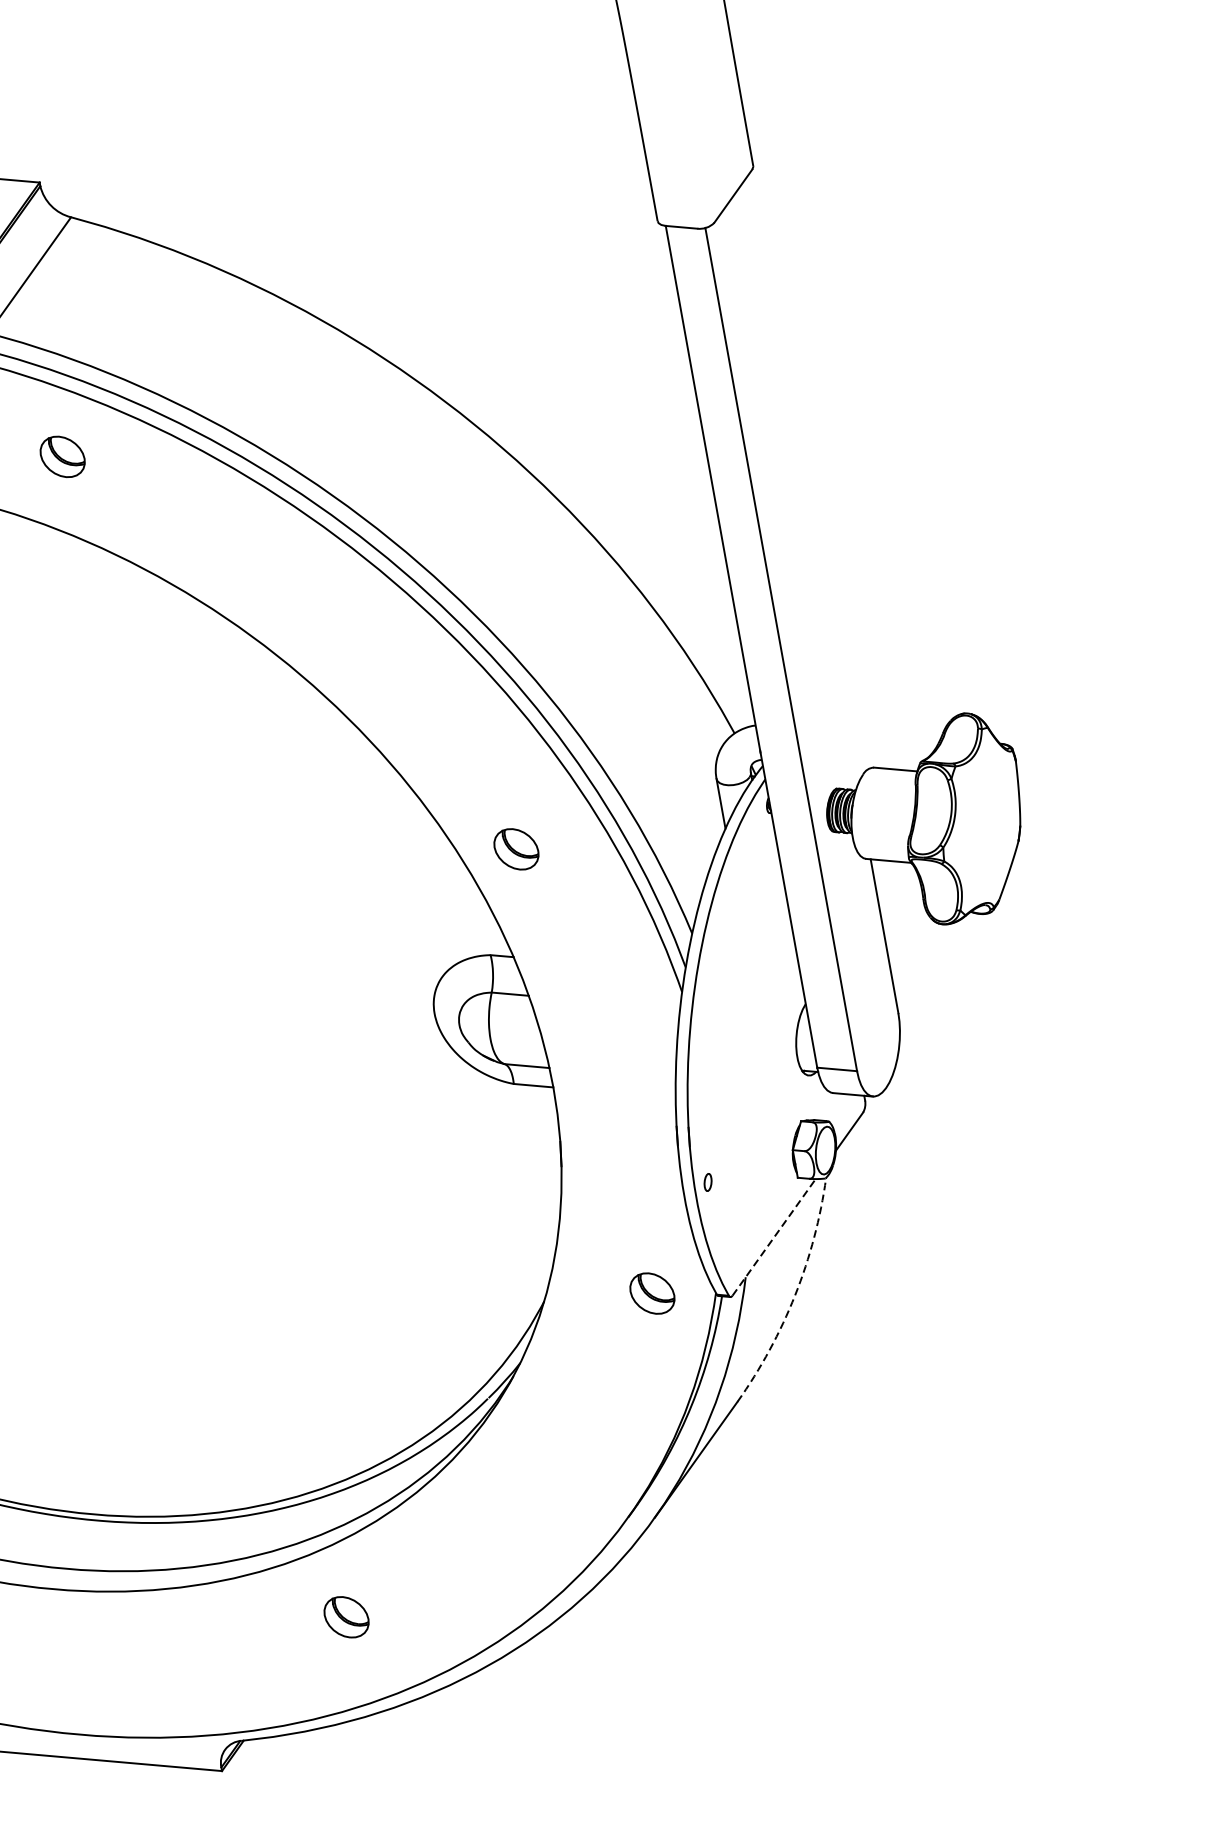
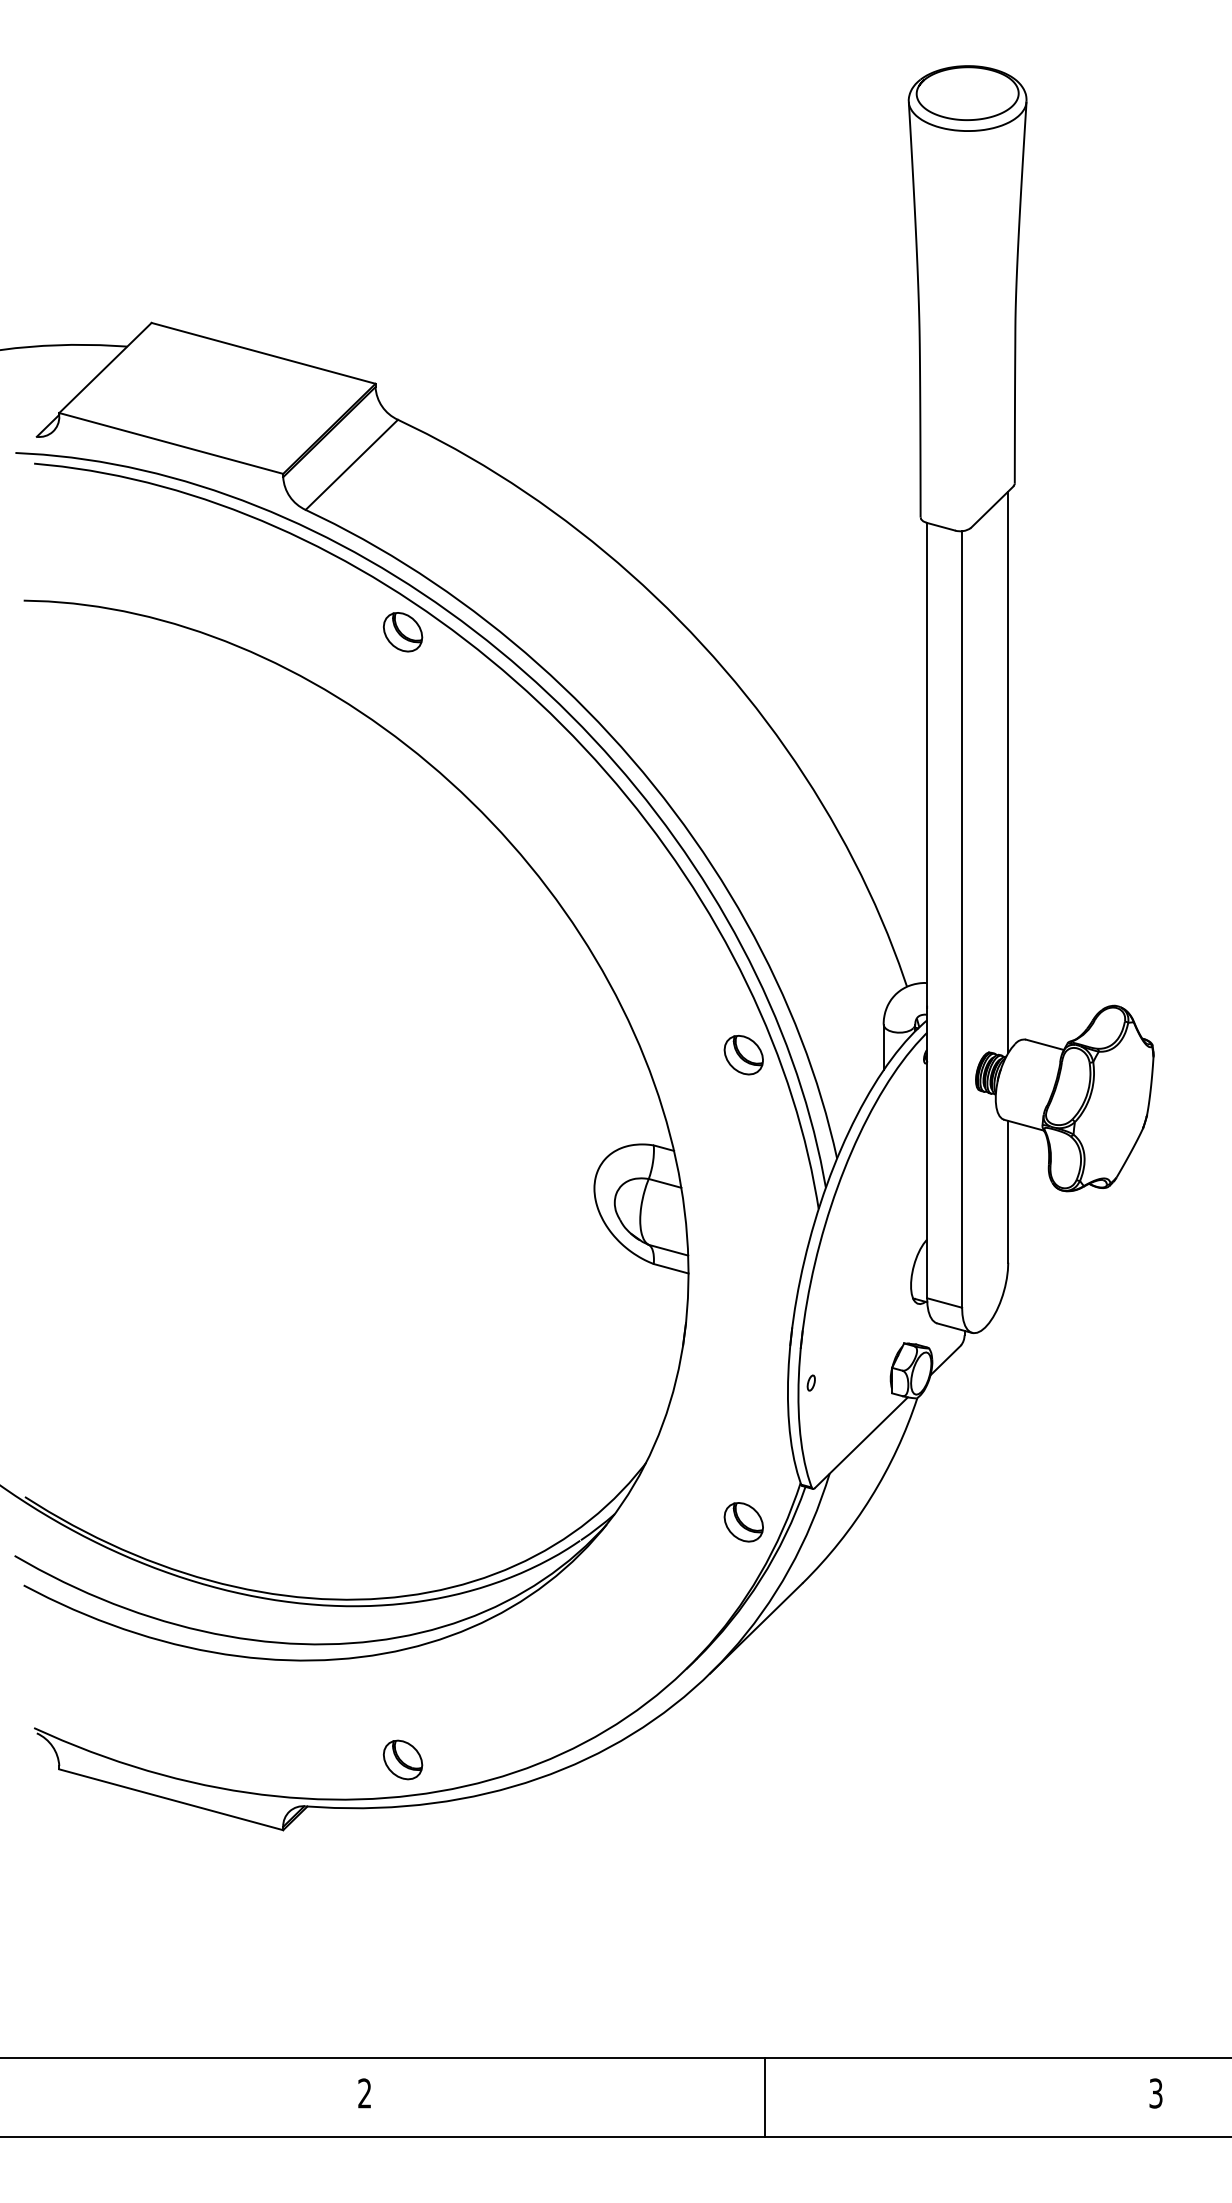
part: (63, 457) -> (403, 632), moved
line: (802, 480) -> (1008, 772), added
part: (516, 849) -> (743, 1055), moved
line: (774, 1237) -> (861, 1442), dashed -> solid
part: (652, 1293) -> (743, 1522), moved
arc: (795, 1294) -> (871, 1497), dashed -> solid
part: (345, 1616) -> (402, 1759), moved

